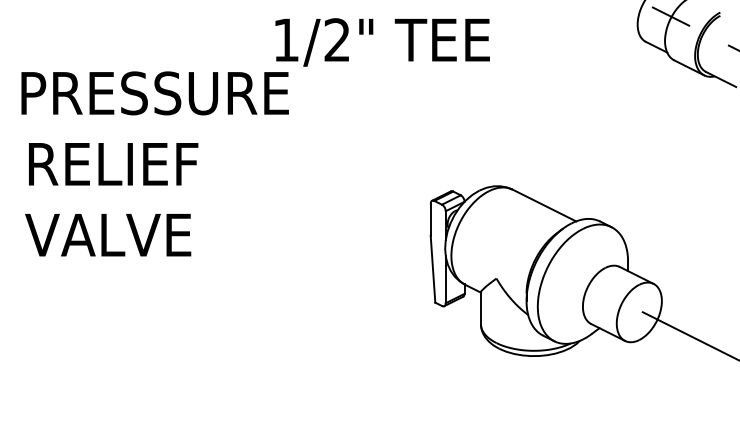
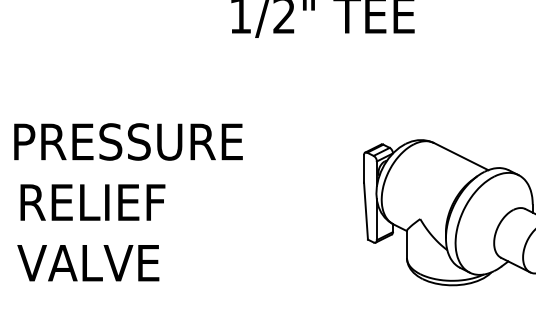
text: (154, 163) -> (127, 201), moved

